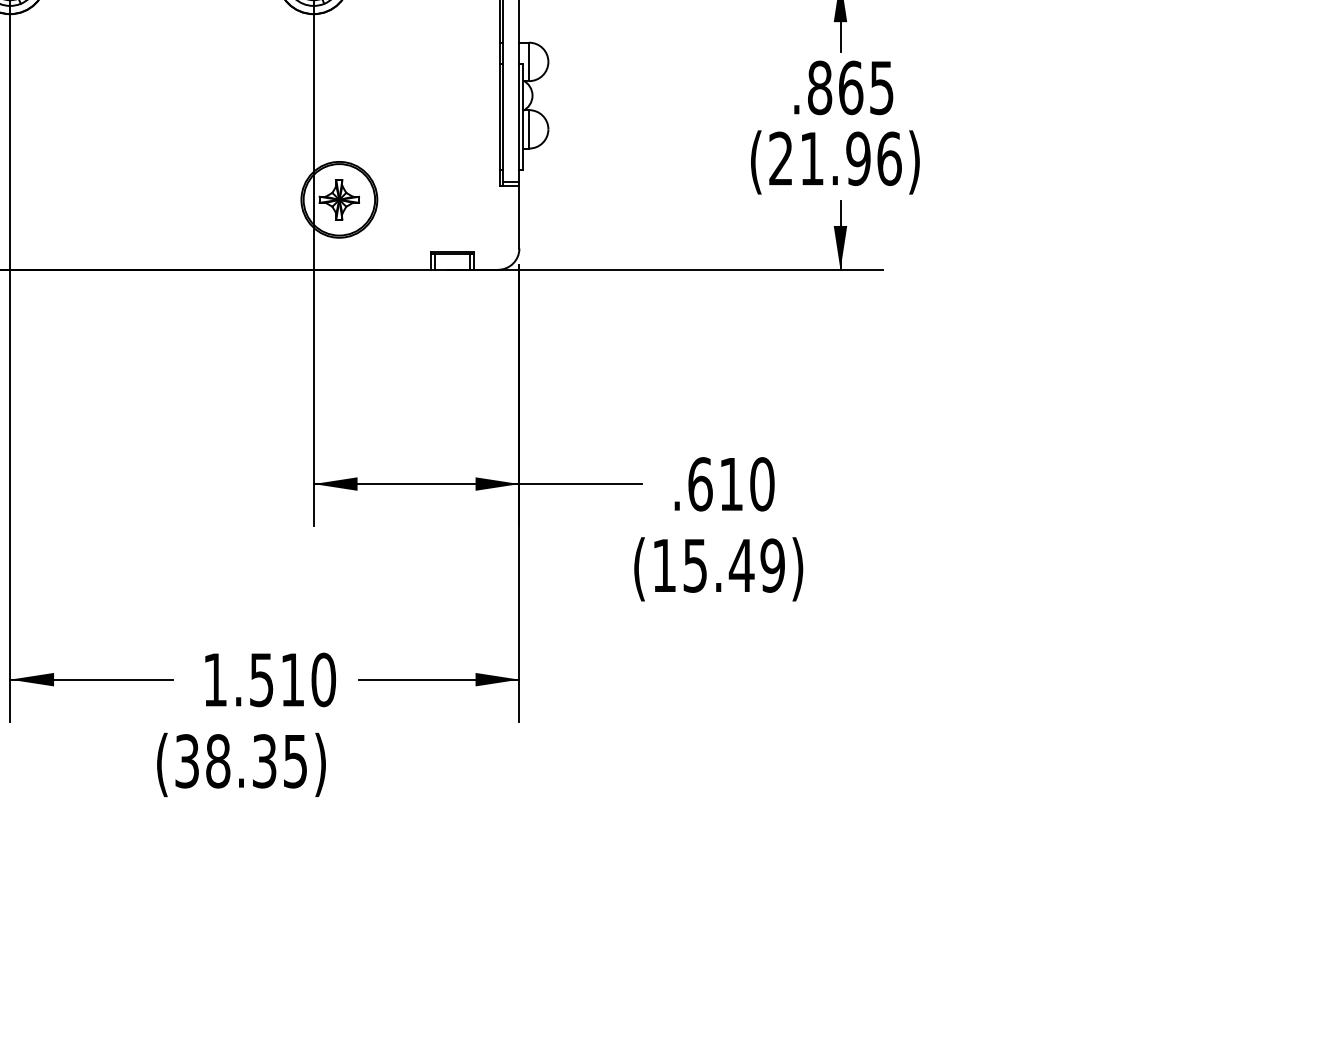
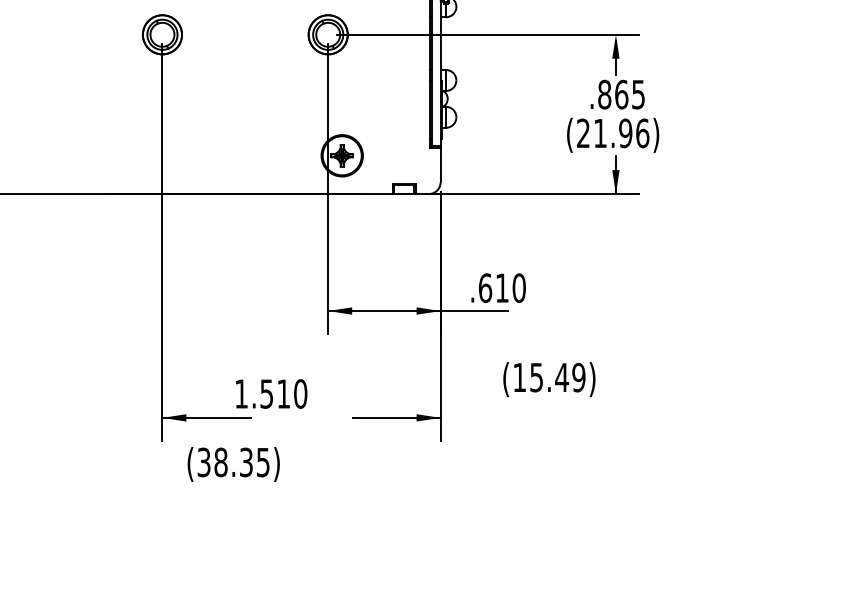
text: (724, 483) -> (498, 287), moved
text: (718, 569) -> (549, 379), moved
text: (270, 678) -> (271, 393), moved
text: (240, 765) -> (233, 464), moved

